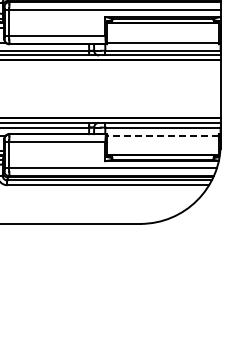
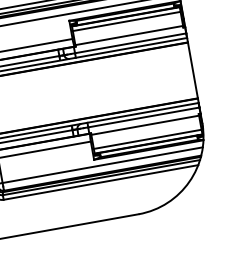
line: (162, 28) -> (126, 21), added
line: (162, 135) -> (144, 125), dashed -> solid
line: (162, 150) -> (147, 139), added

